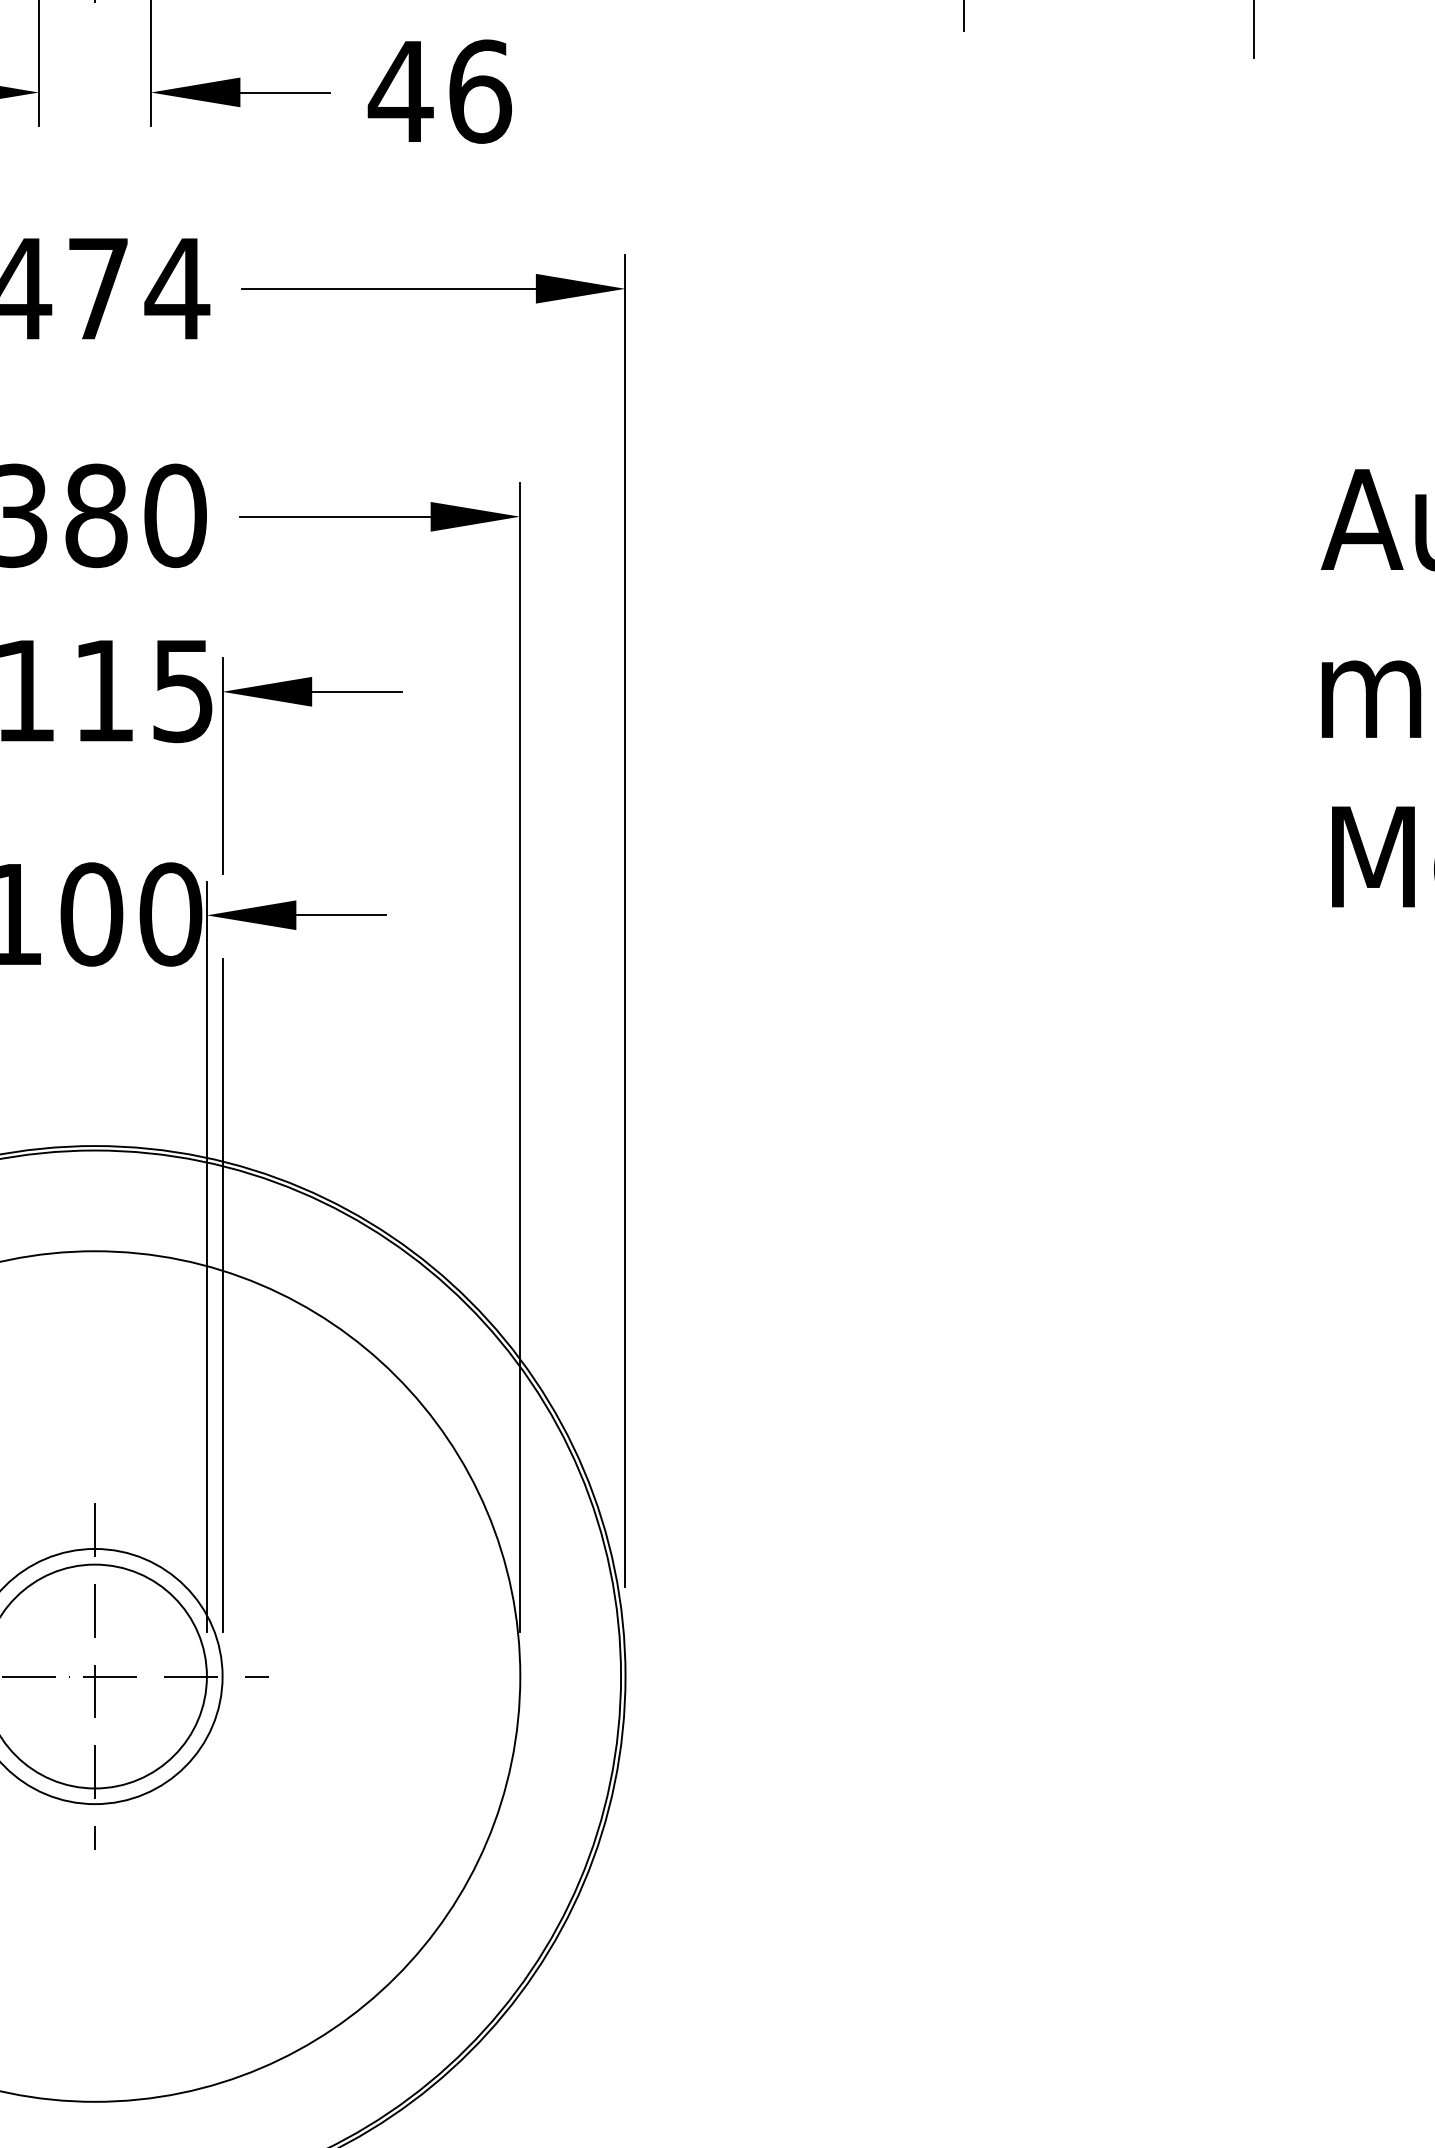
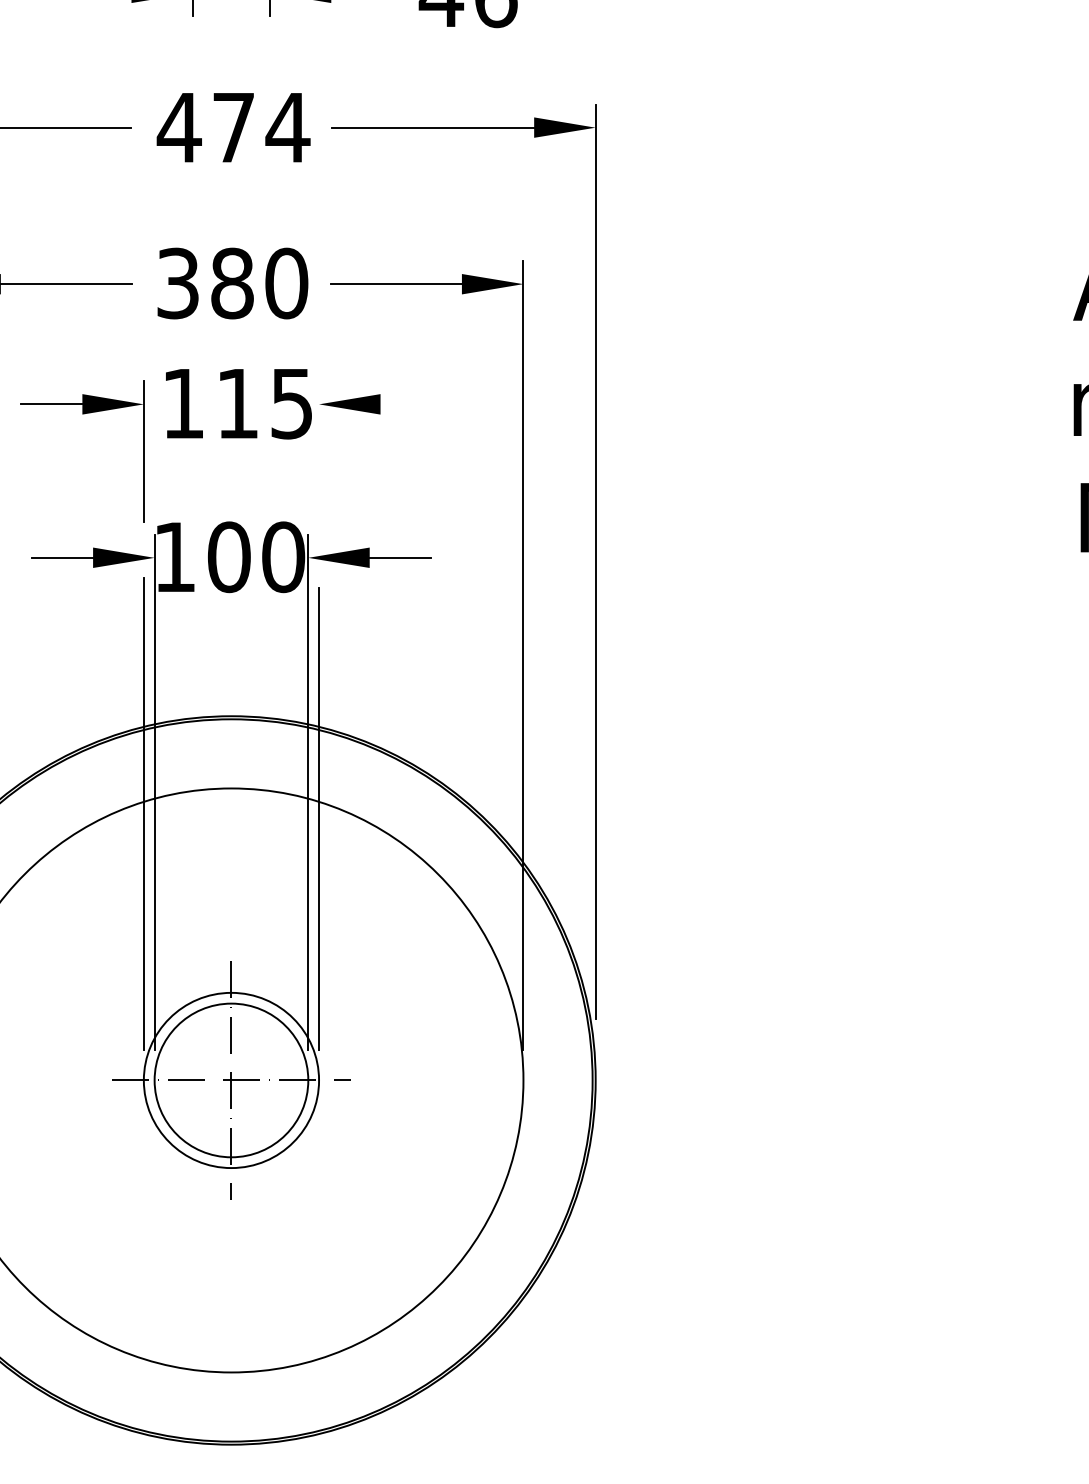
line: (357, 692) -> (411, 404), removed
line: (223, 766) -> (319, 455), removed

